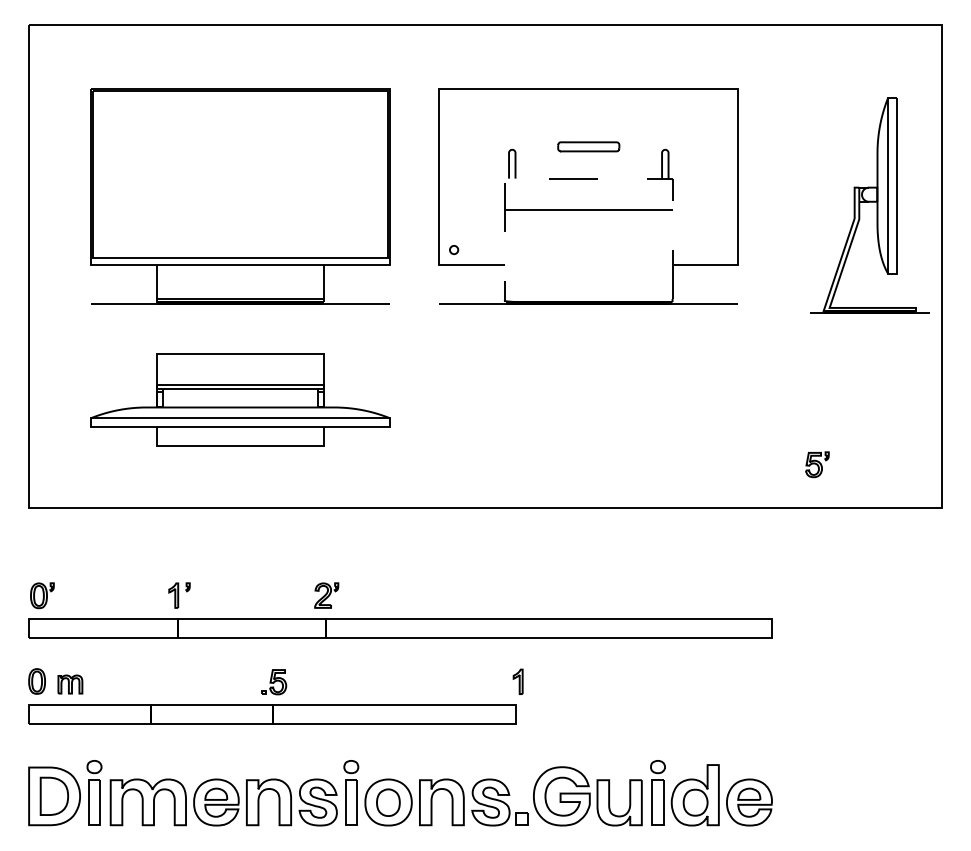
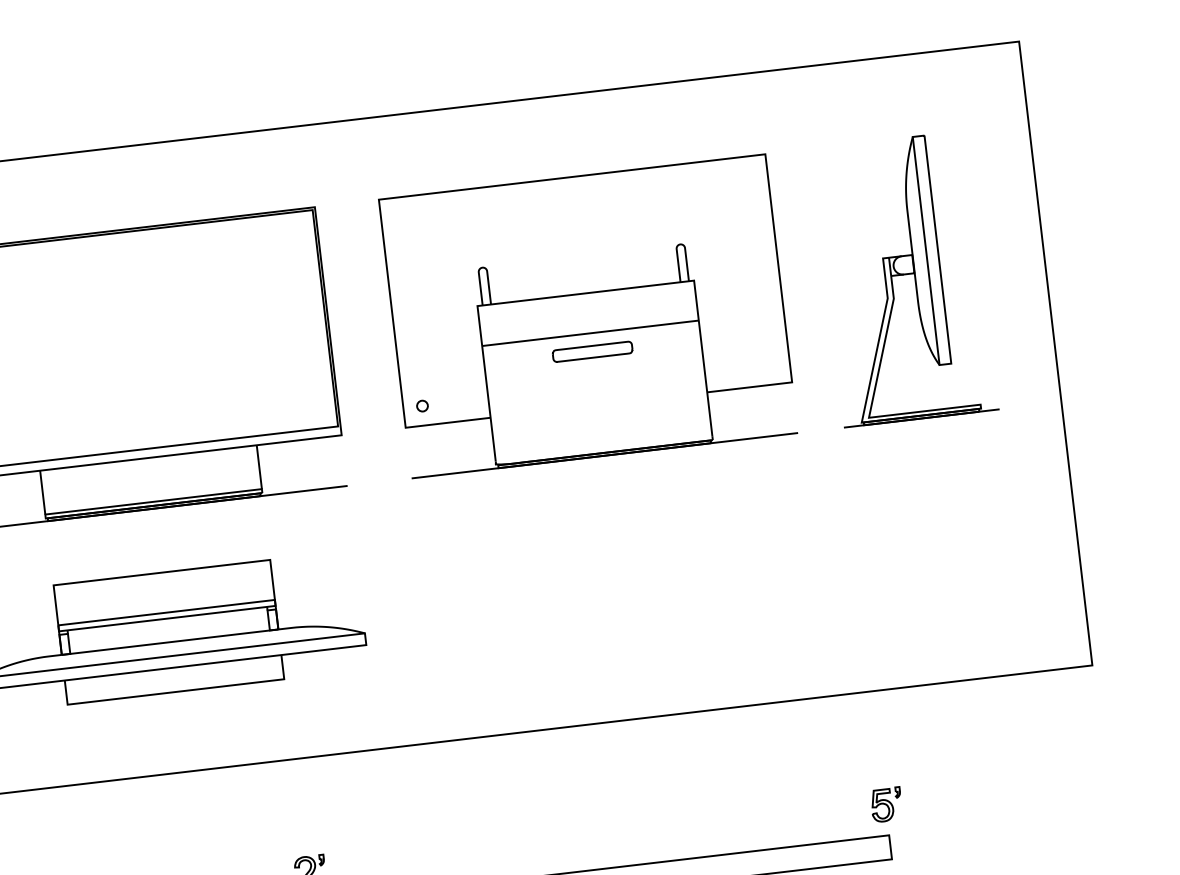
part: (588, 146) -> (592, 351), moved
line: (588, 178) -> (585, 293), dashed -> solid
part: (869, 205) -> (904, 279), moved
part: (817, 464) -> (886, 804), moved

